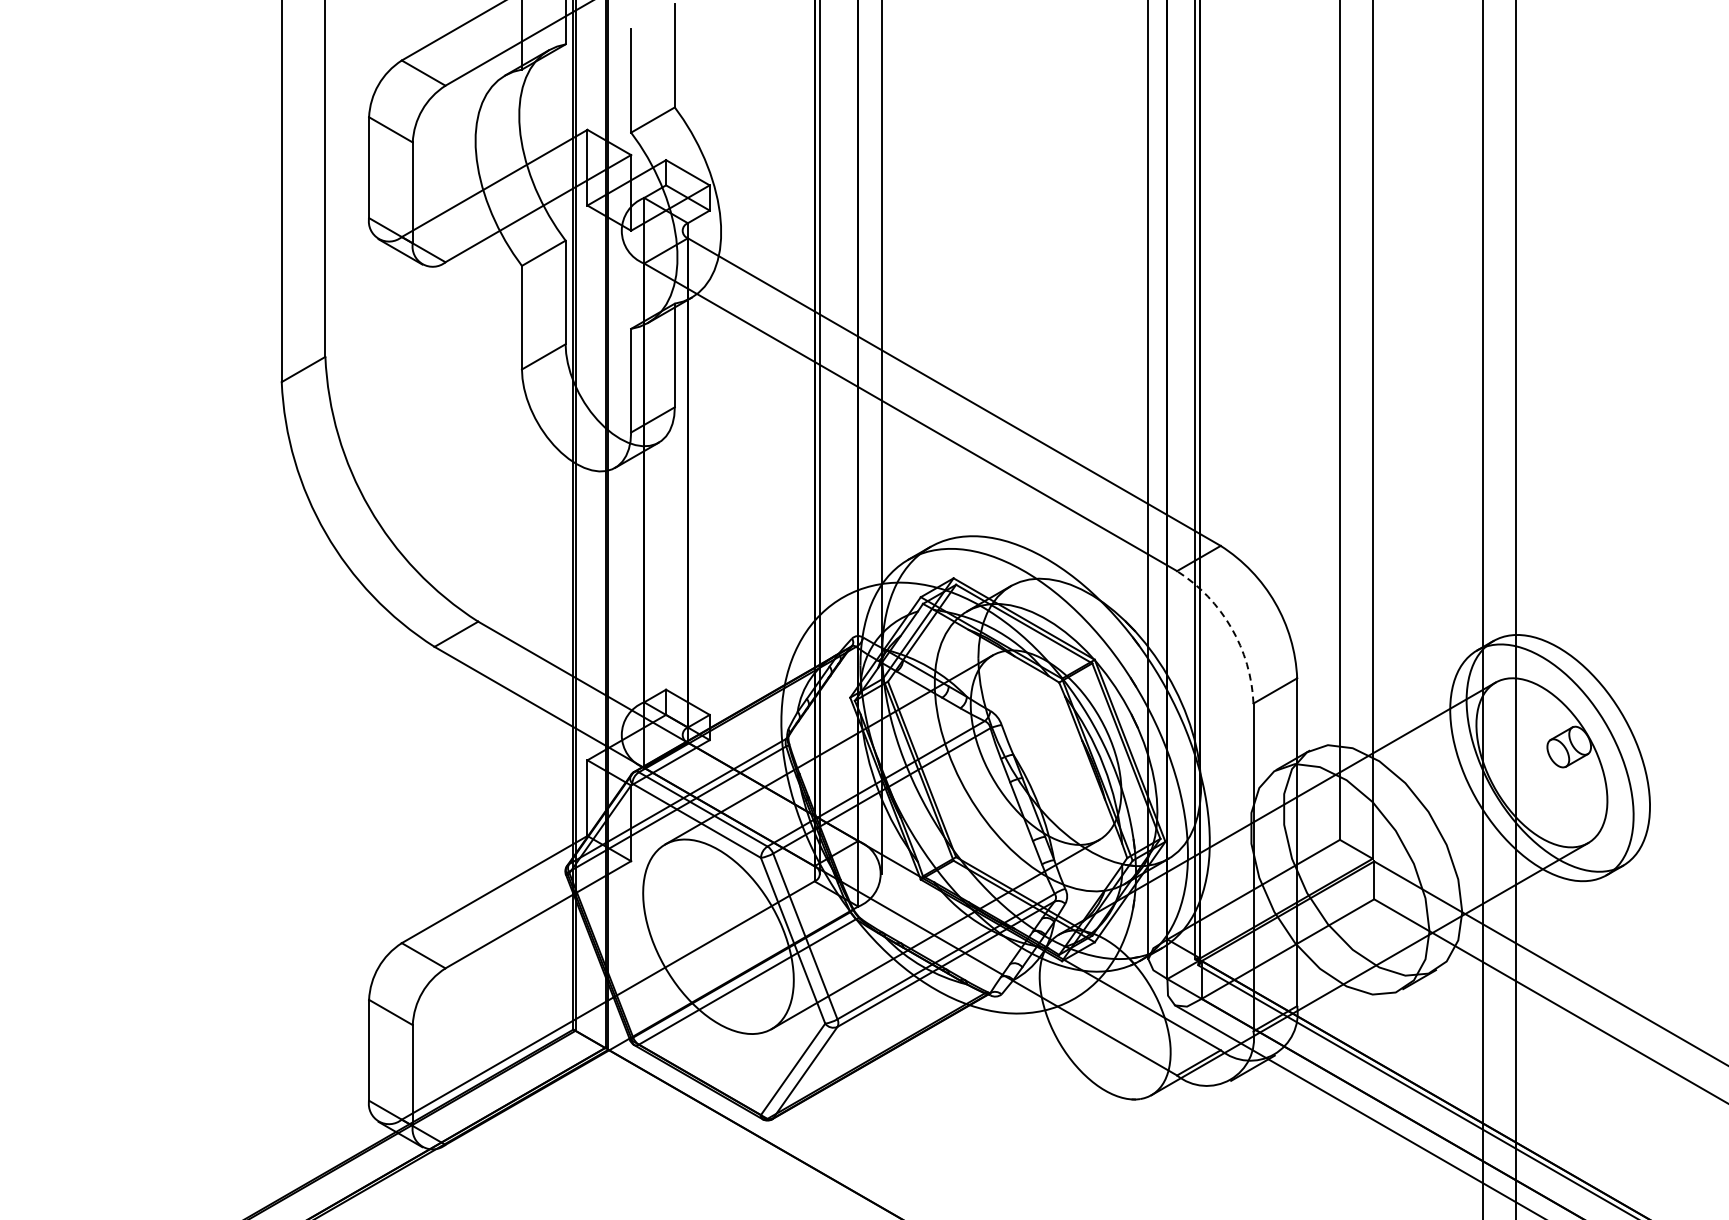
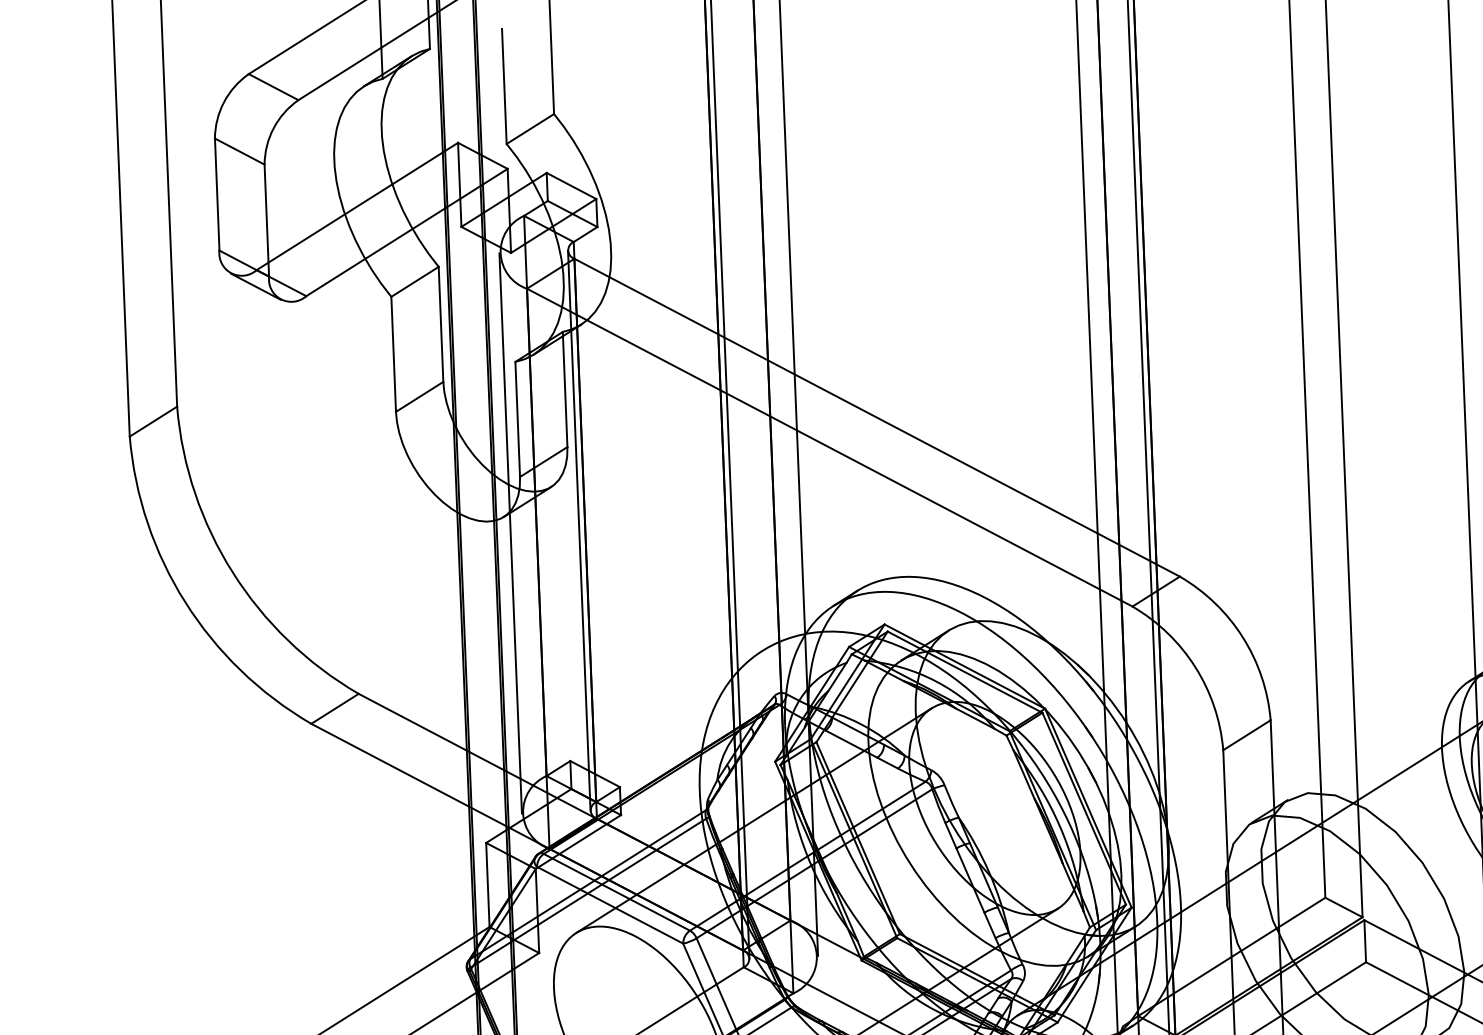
line: (620, 482) -> (510, 532), added
line: (682, 482) -> (579, 530), added
arc: (1231, 627) -> (1195, 666), dashed -> solid

